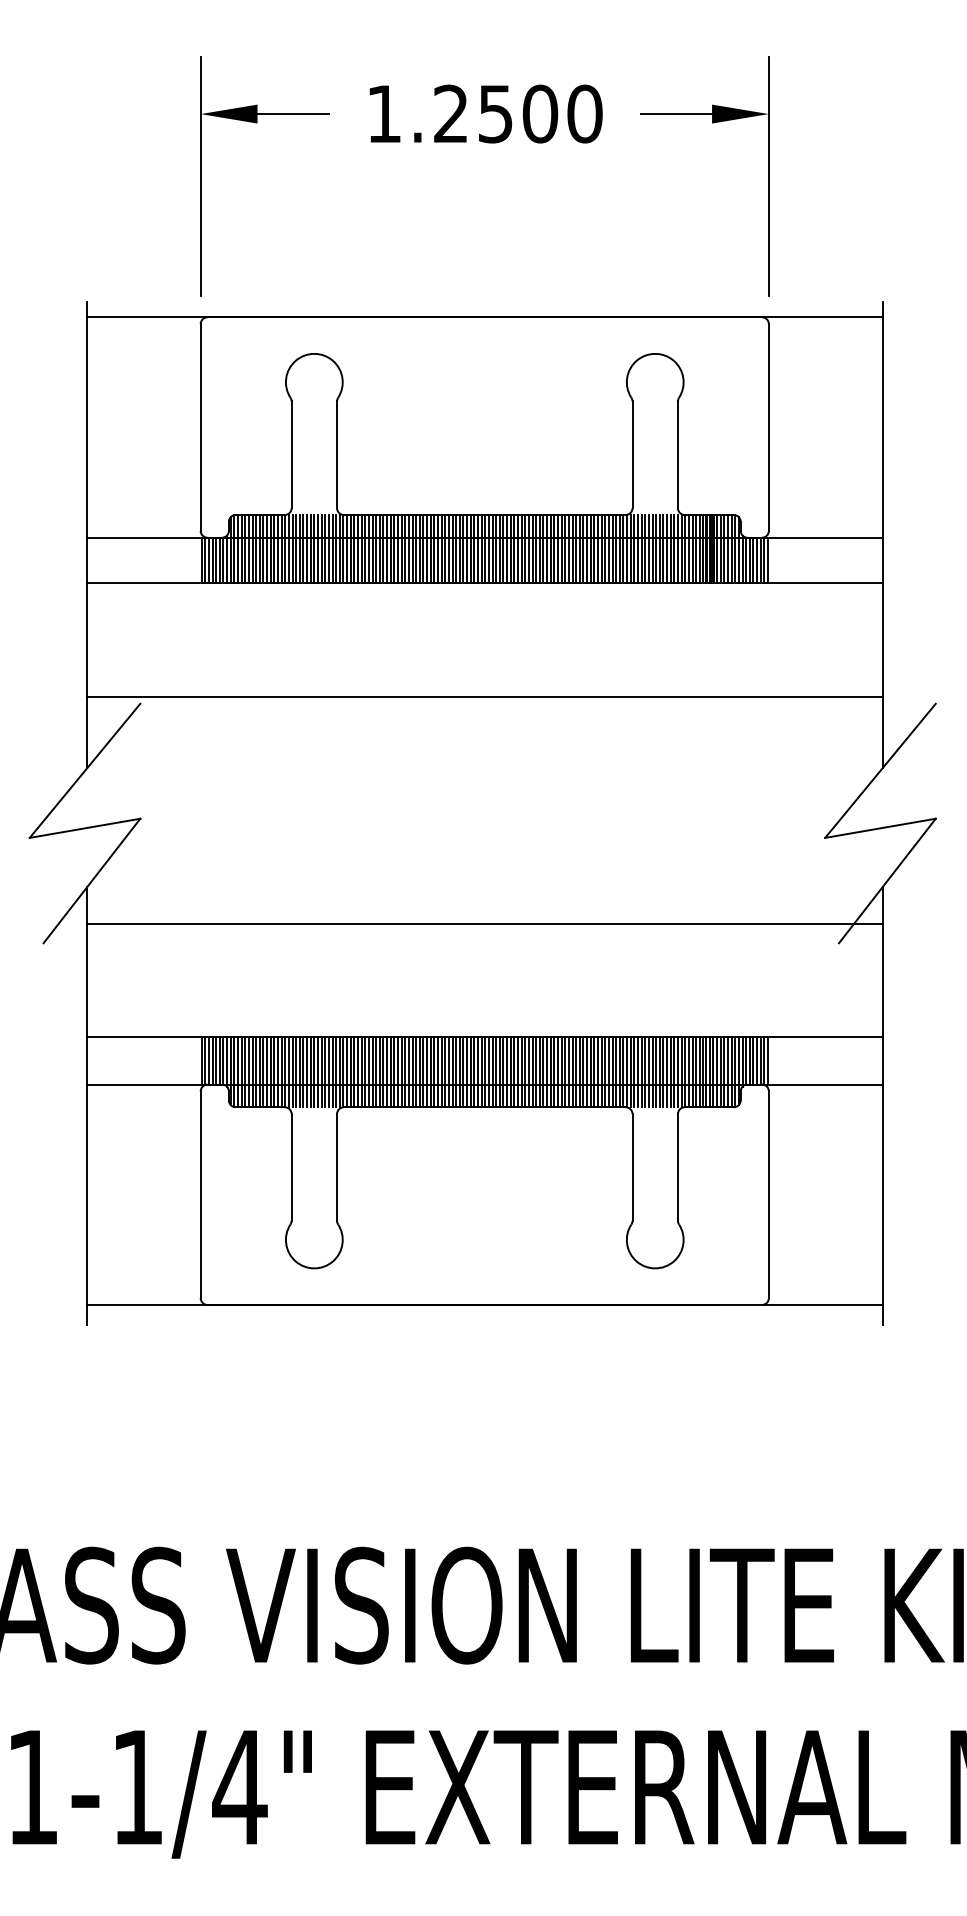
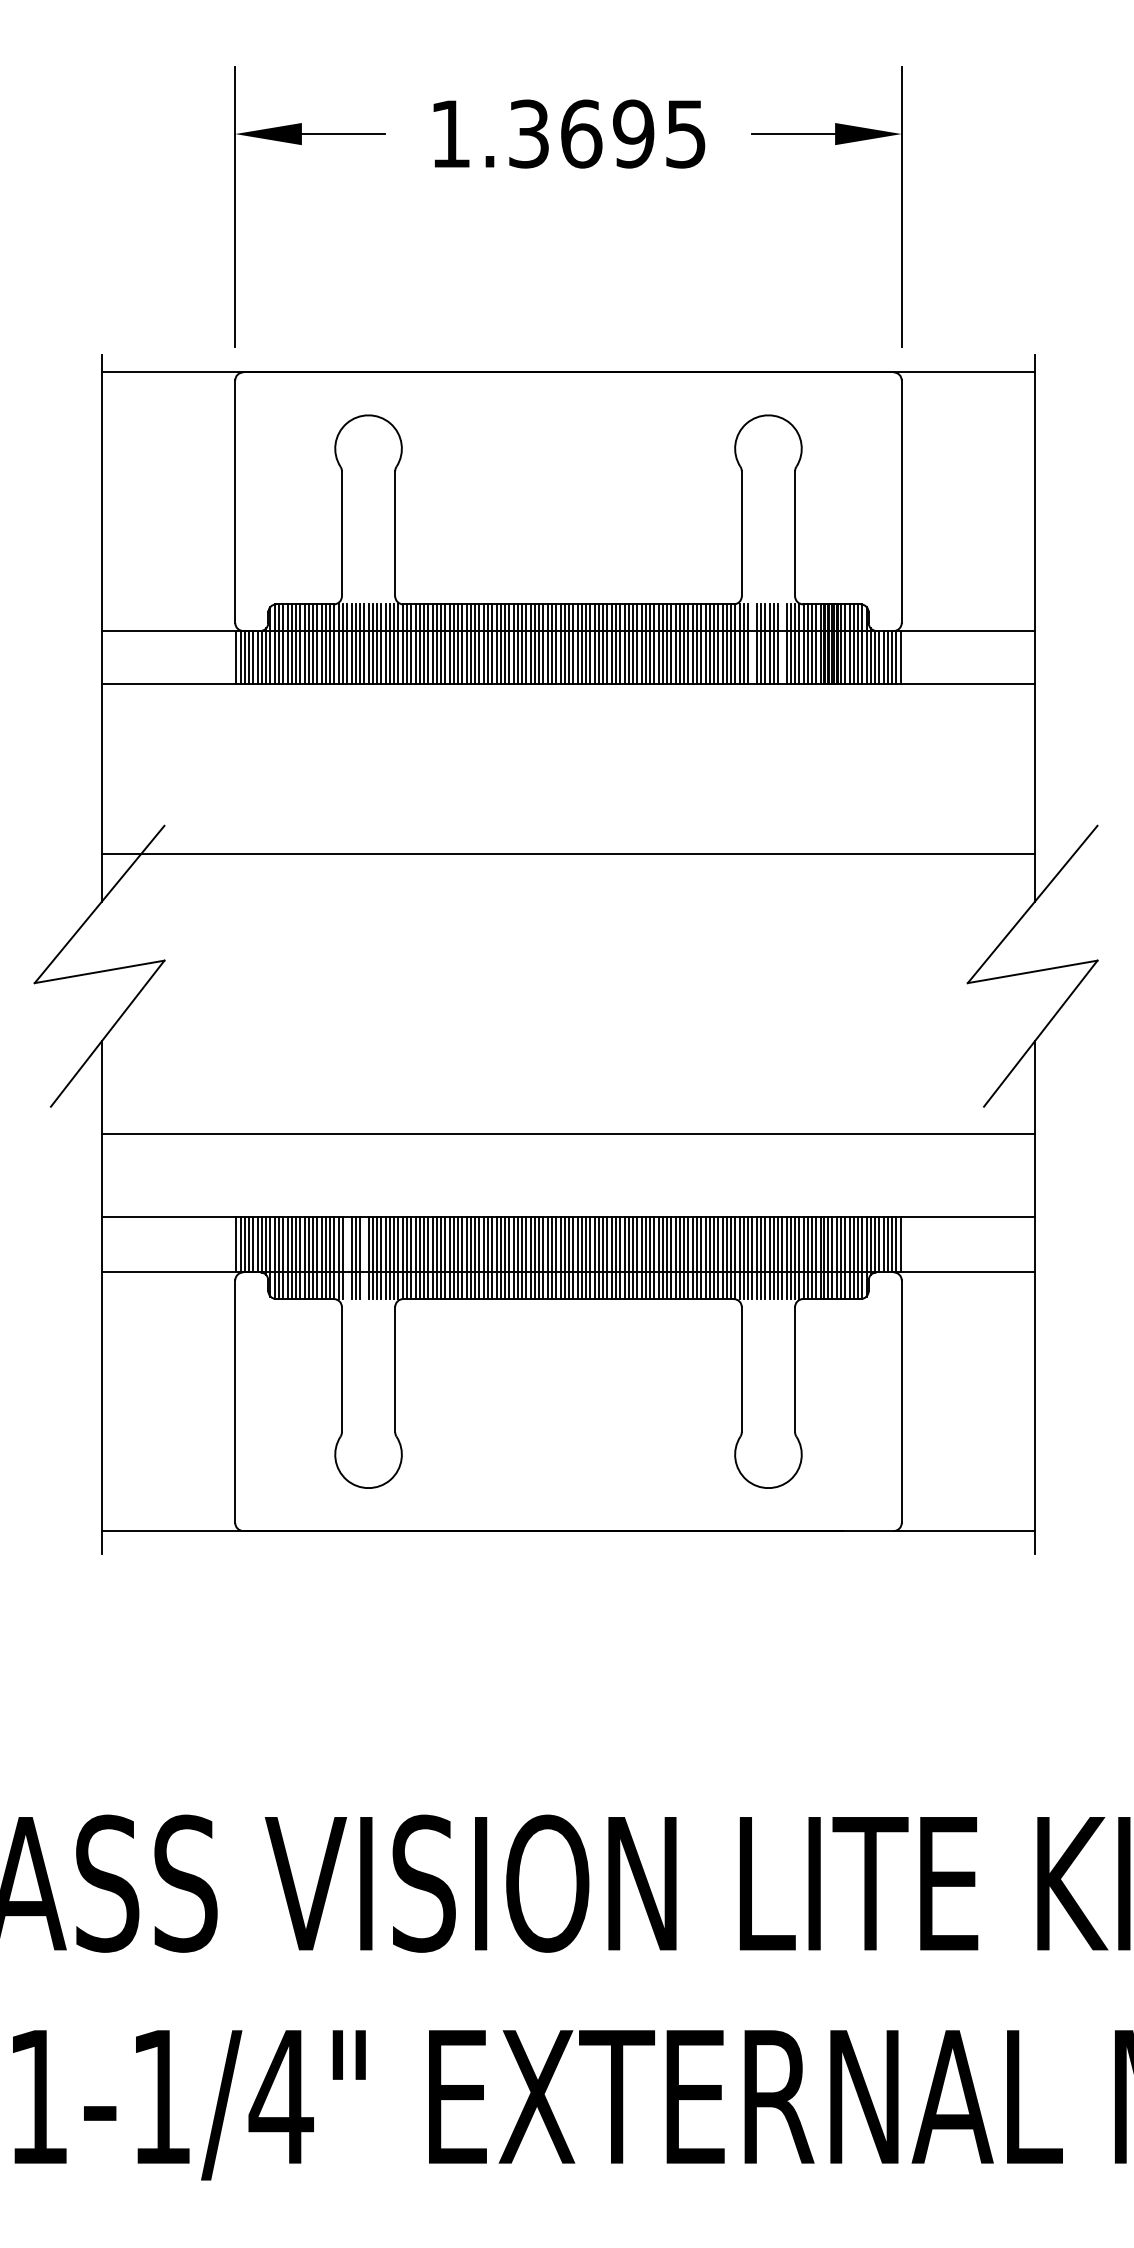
text: (518, 113) -> (607, 133), 1.2500 -> 1.3695
line: (641, 549) -> (752, 644), removed
line: (667, 549) -> (782, 644), removed
line: (484, 696) -> (568, 854), moved
line: (484, 923) -> (568, 1133), moved
line: (296, 1072) -> (347, 1258), removed
line: (310, 1072) -> (364, 1258), removed

